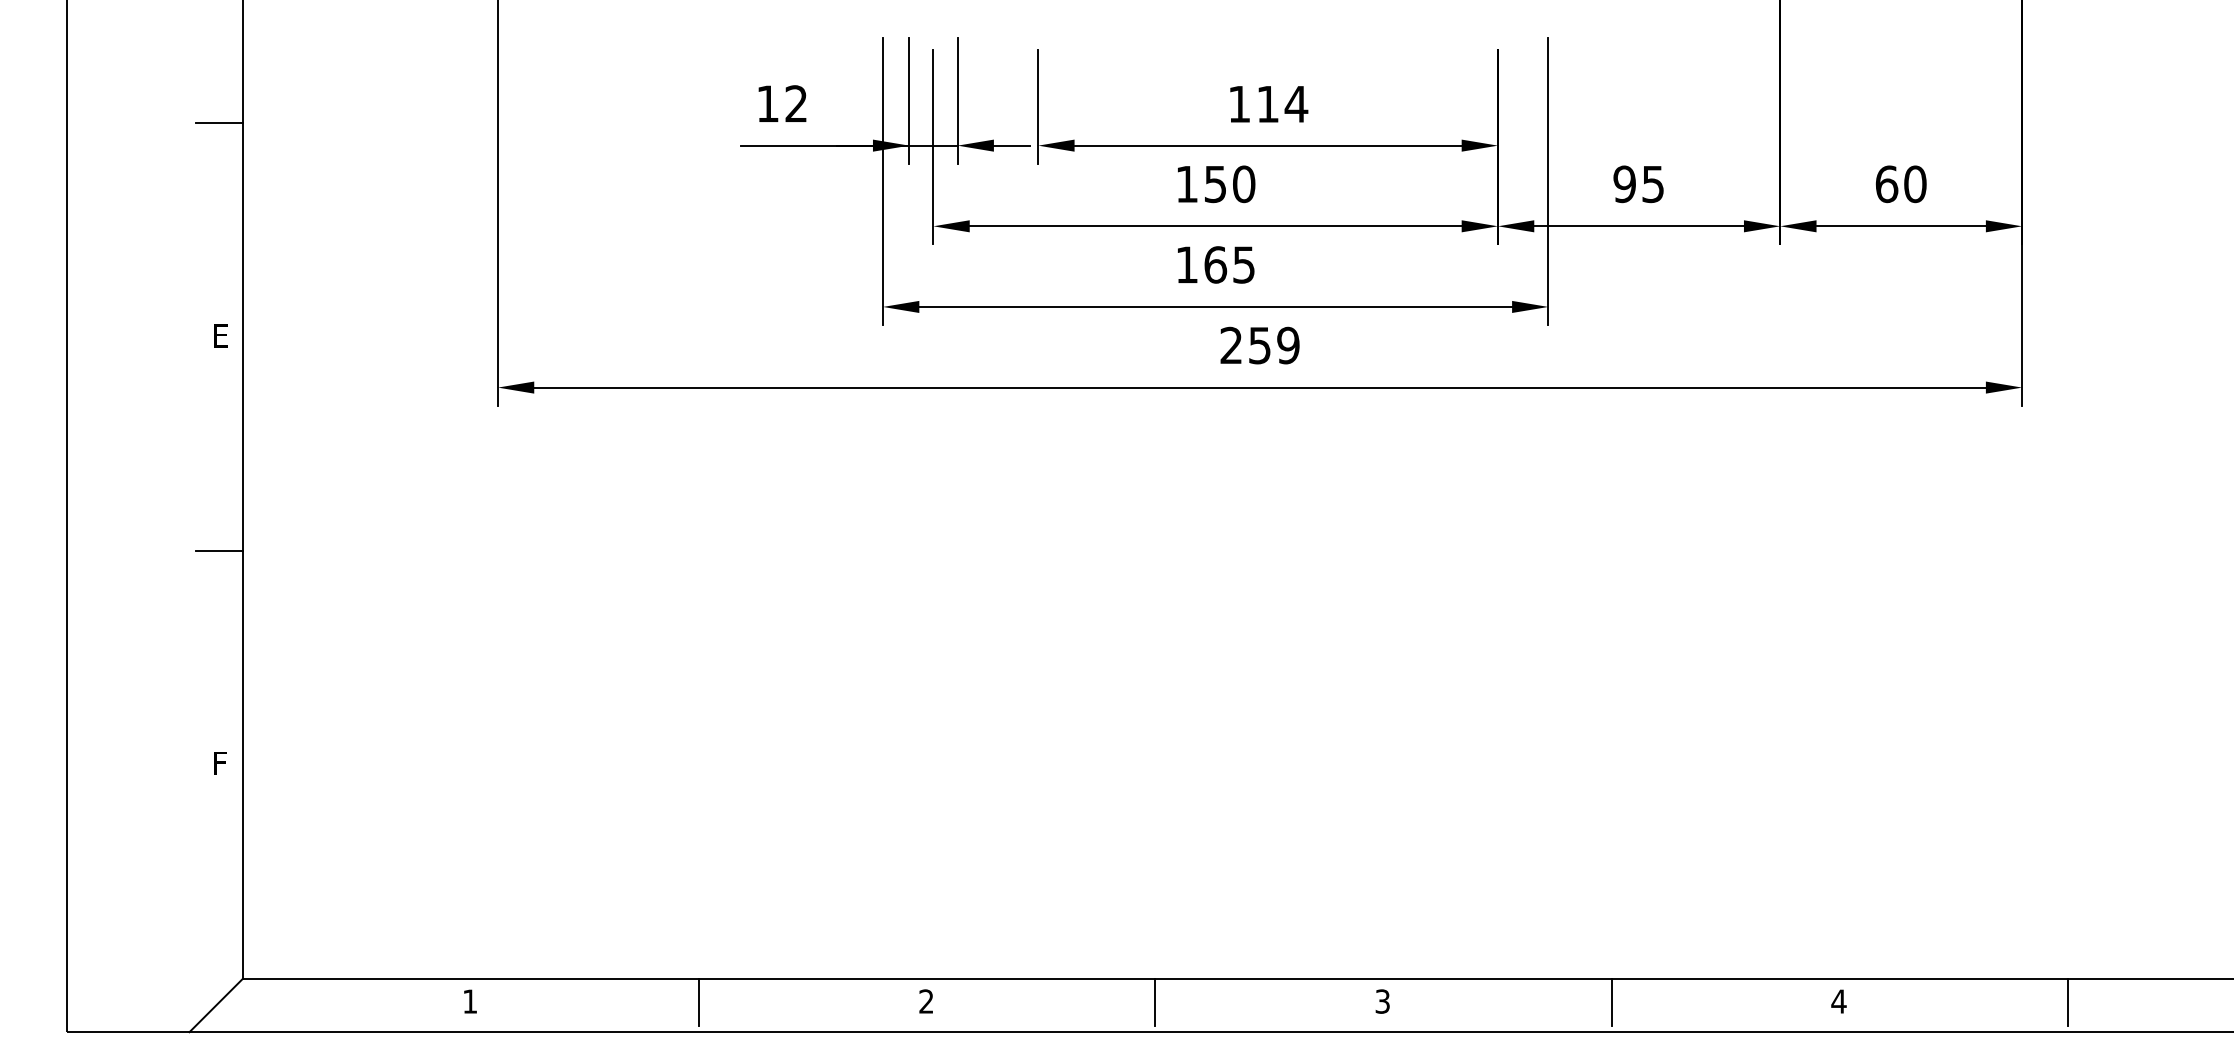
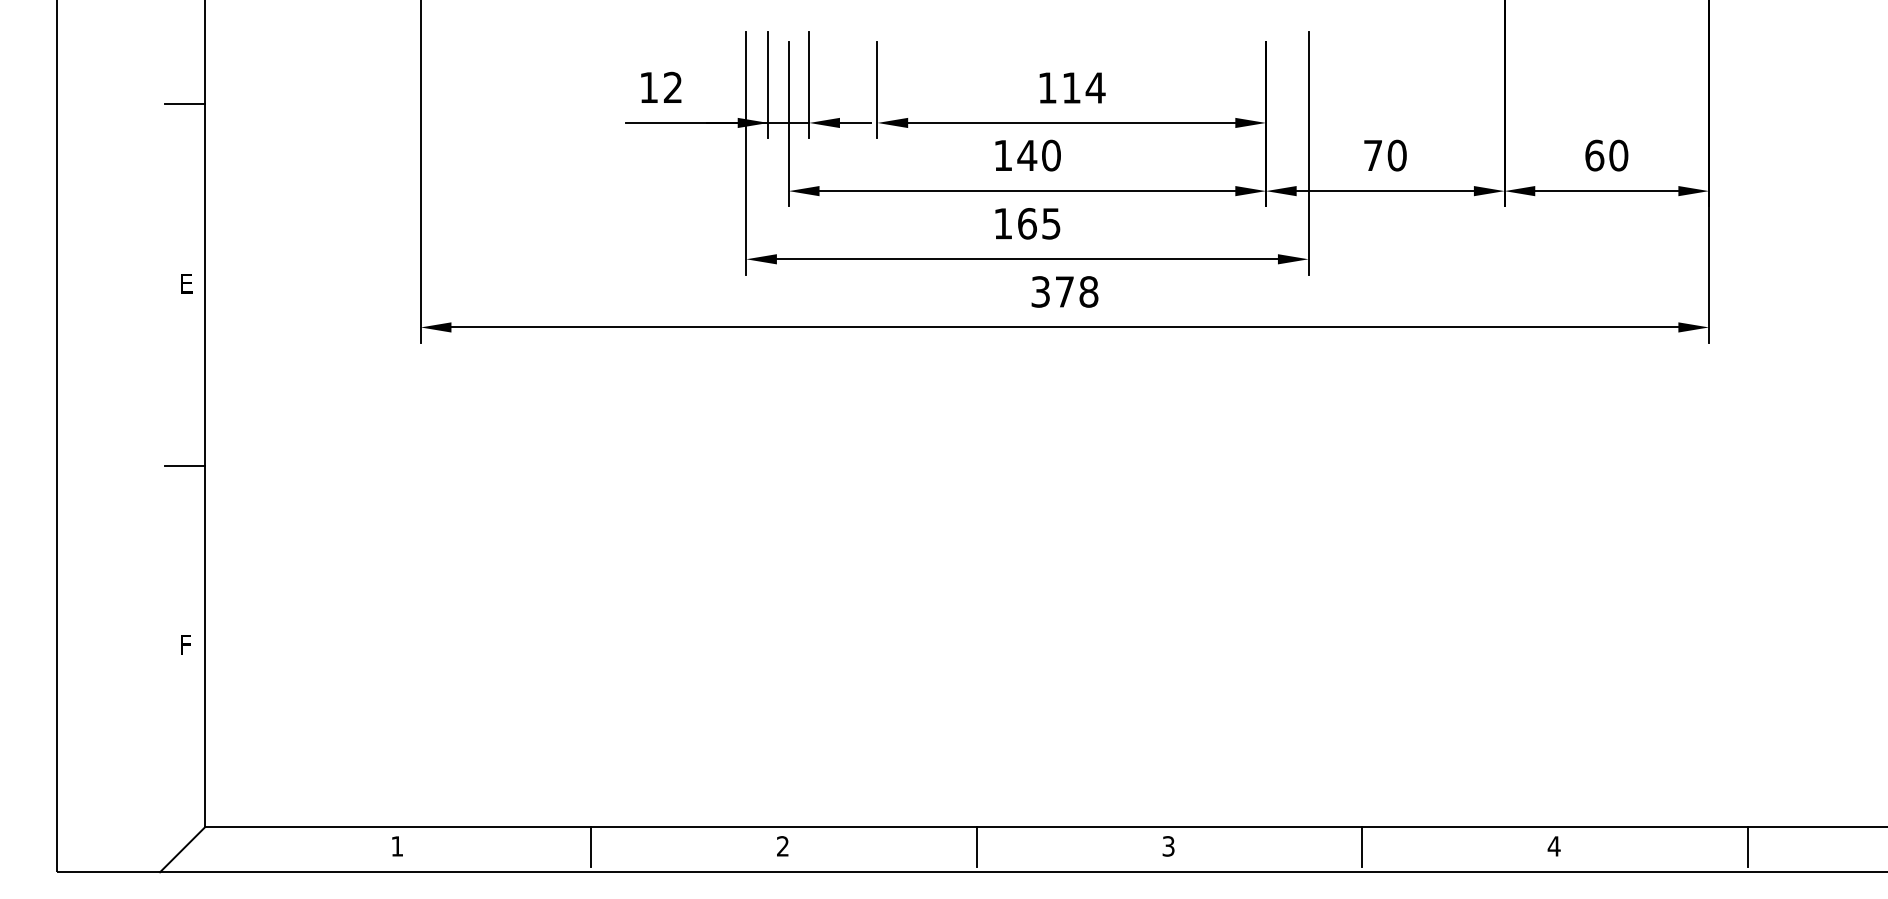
text: (1215, 184) -> (1027, 155), 150 -> 140
text: (1638, 184) -> (1384, 155), 95 -> 70
text: (1259, 345) -> (1064, 291), 259 -> 378

